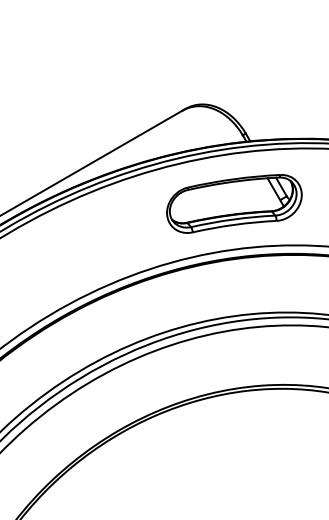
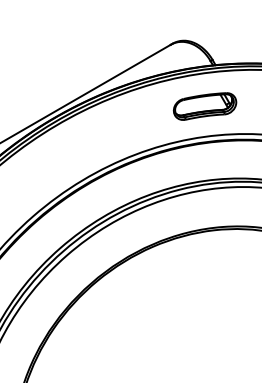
part: (233, 203) -> (204, 106), size x0.7

